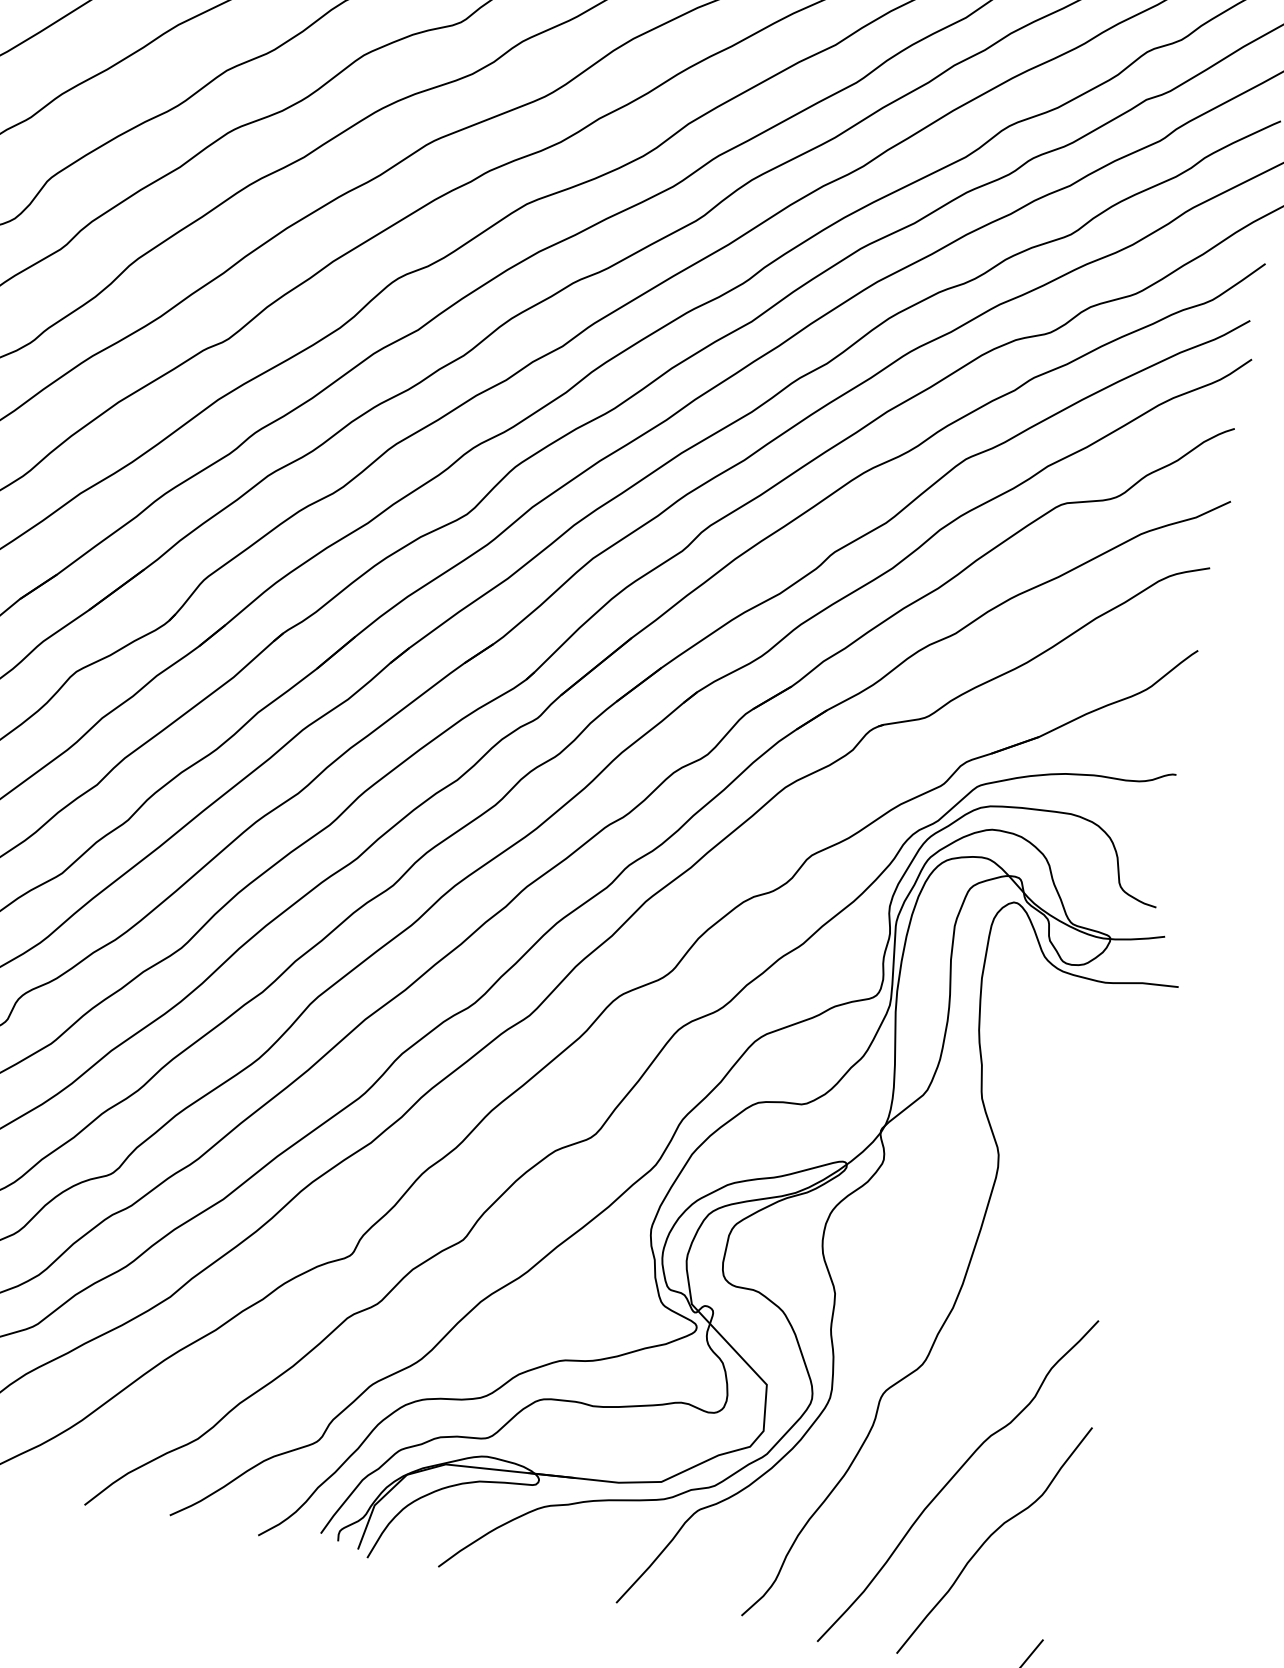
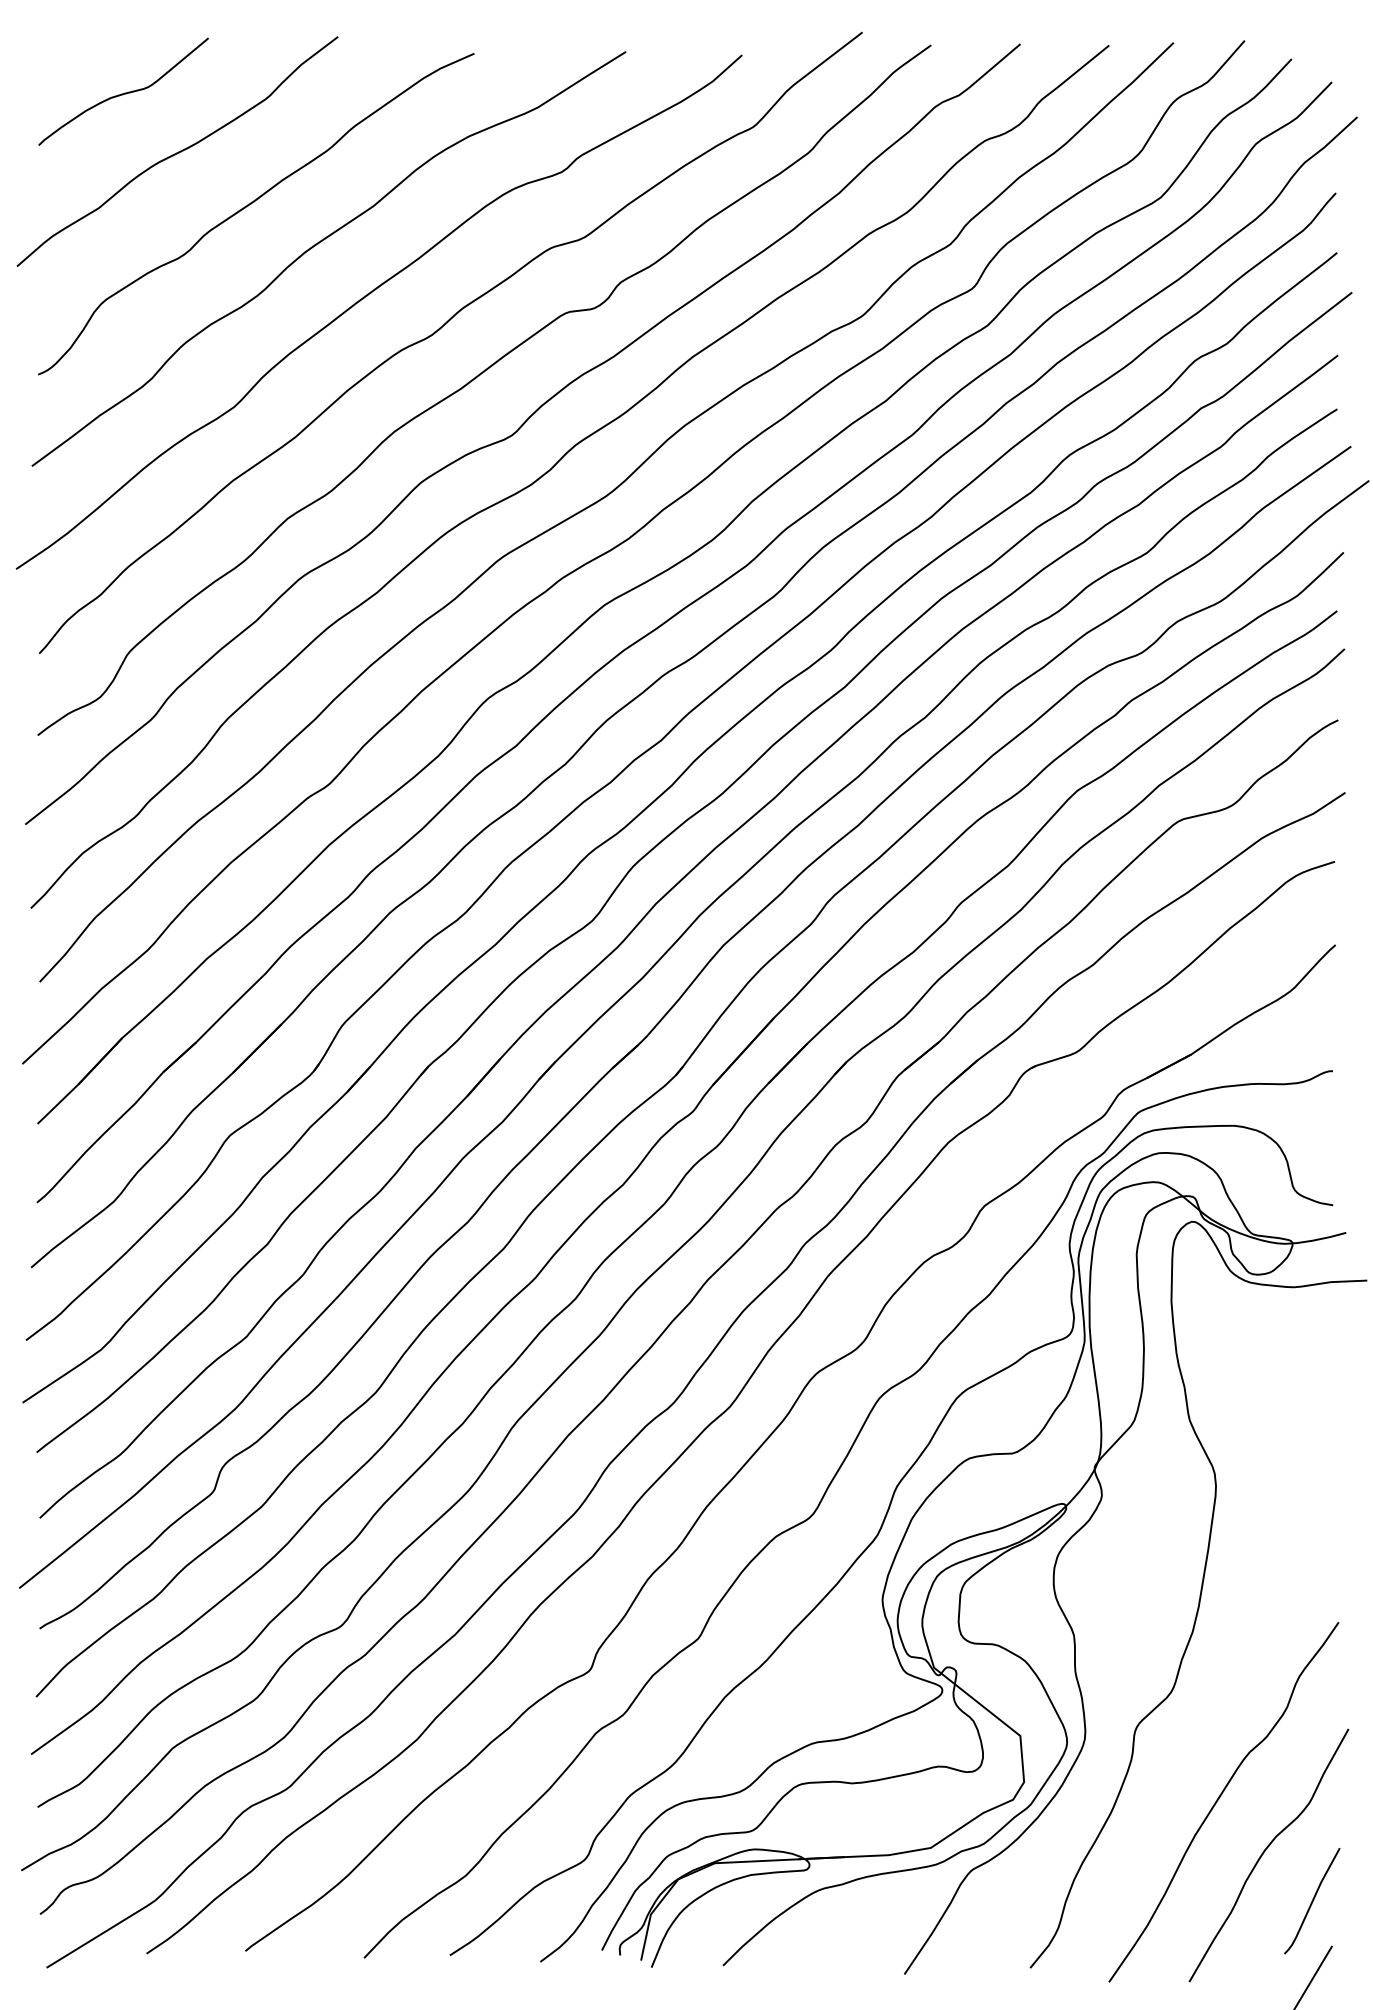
curve: (1030, 1592) -> (1312, 1901), added

